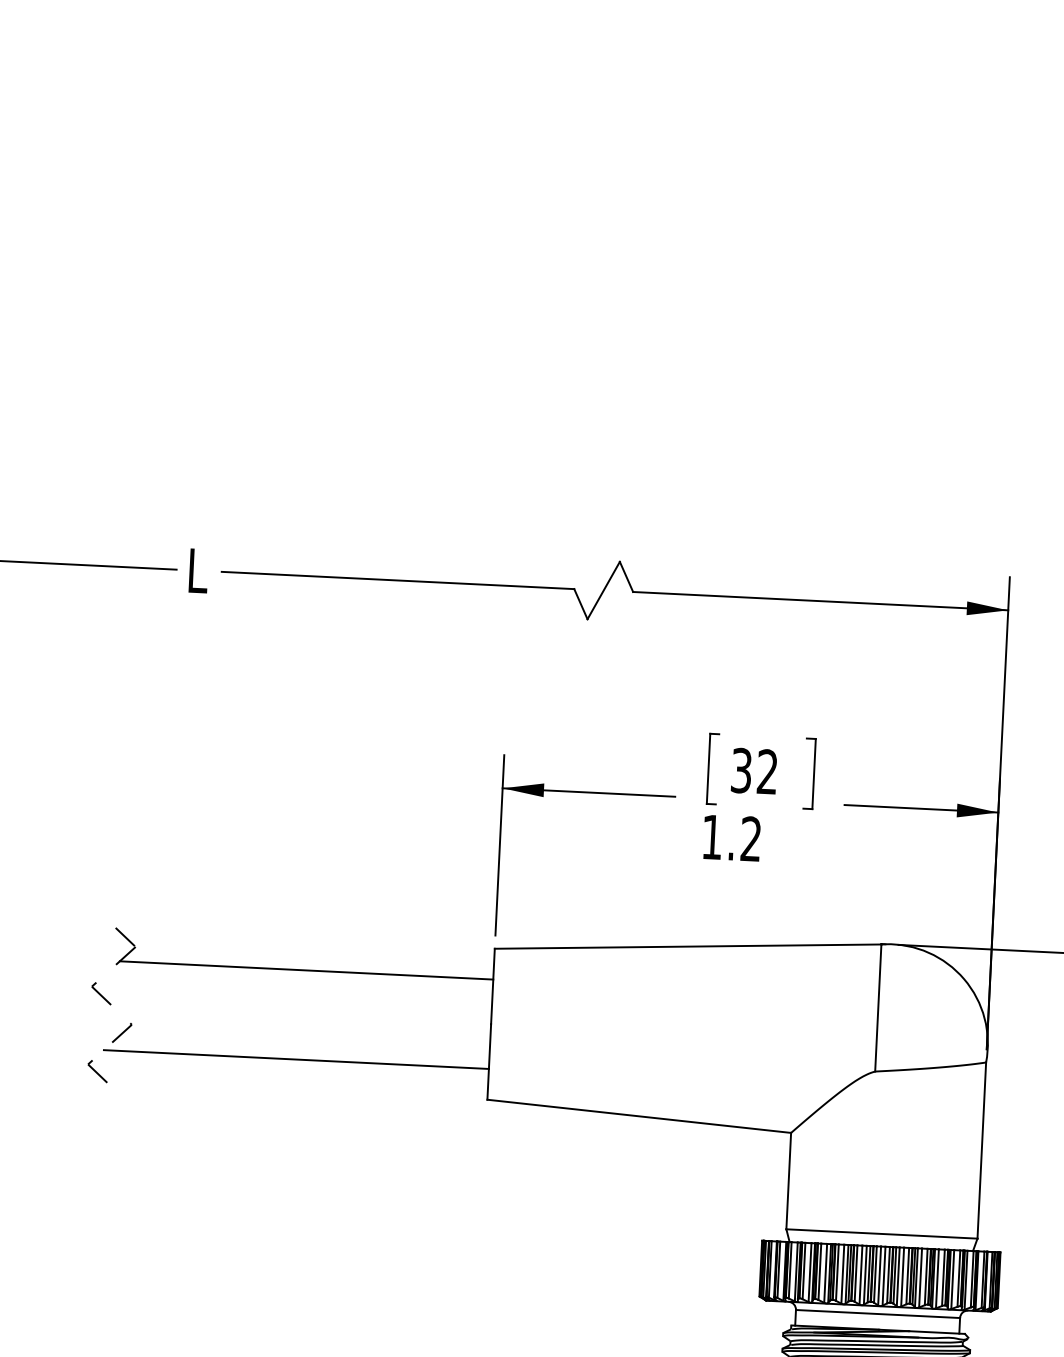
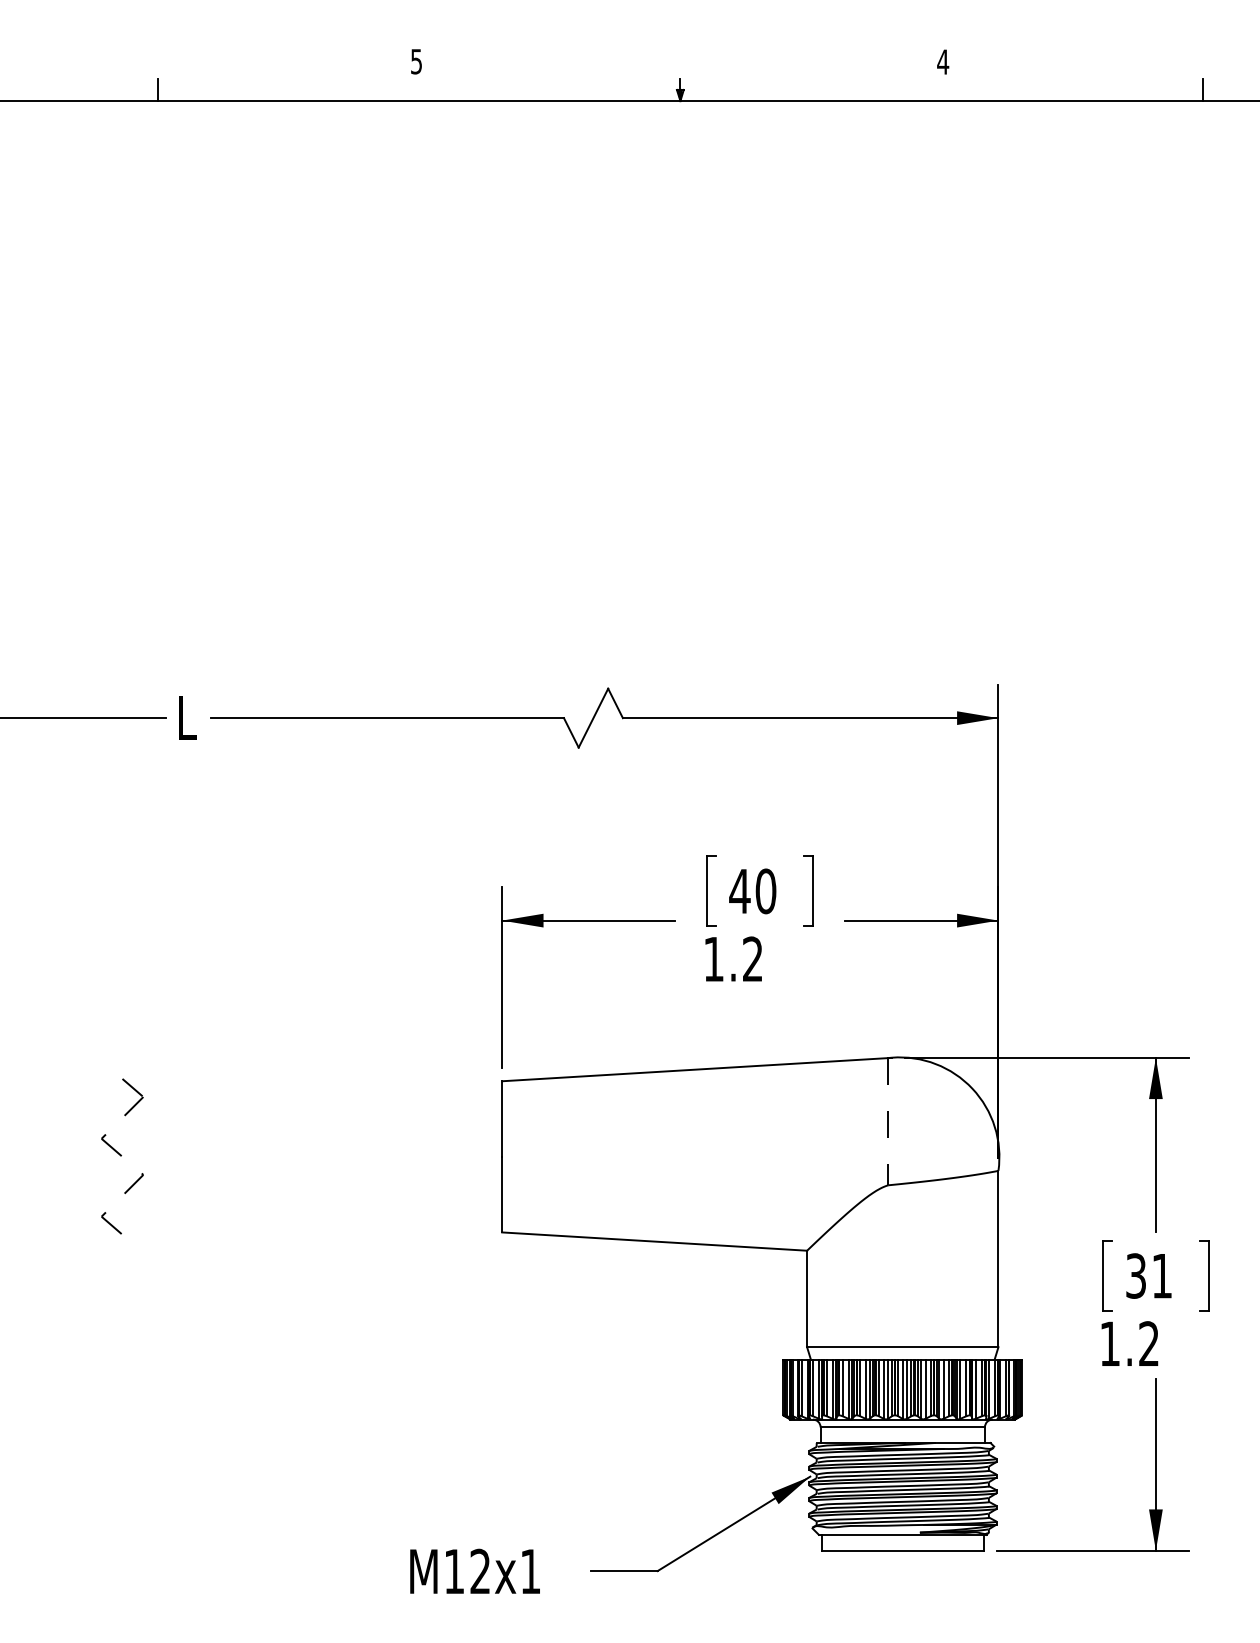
text: (754, 771) -> (752, 891), 32 -> 40
line: (306, 970) -> (315, 1112), removed
line: (878, 1007) -> (888, 1121), solid -> dashed
line: (296, 1059) -> (309, 1201), removed

